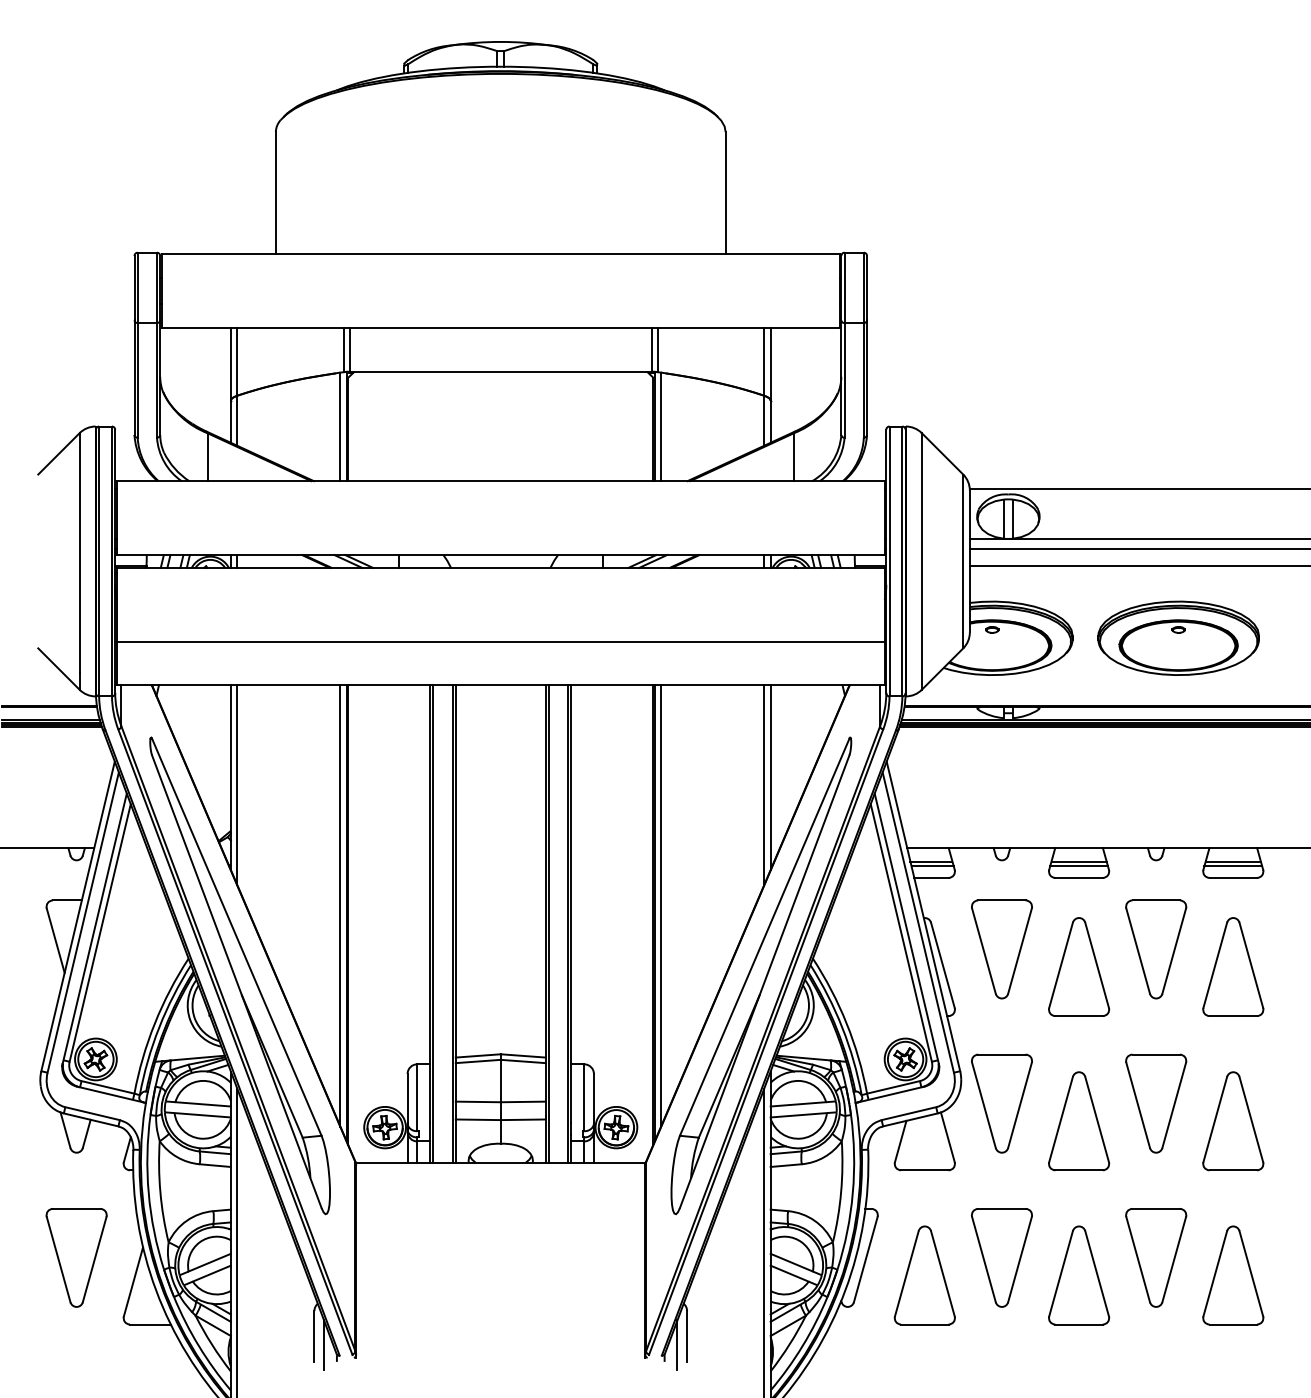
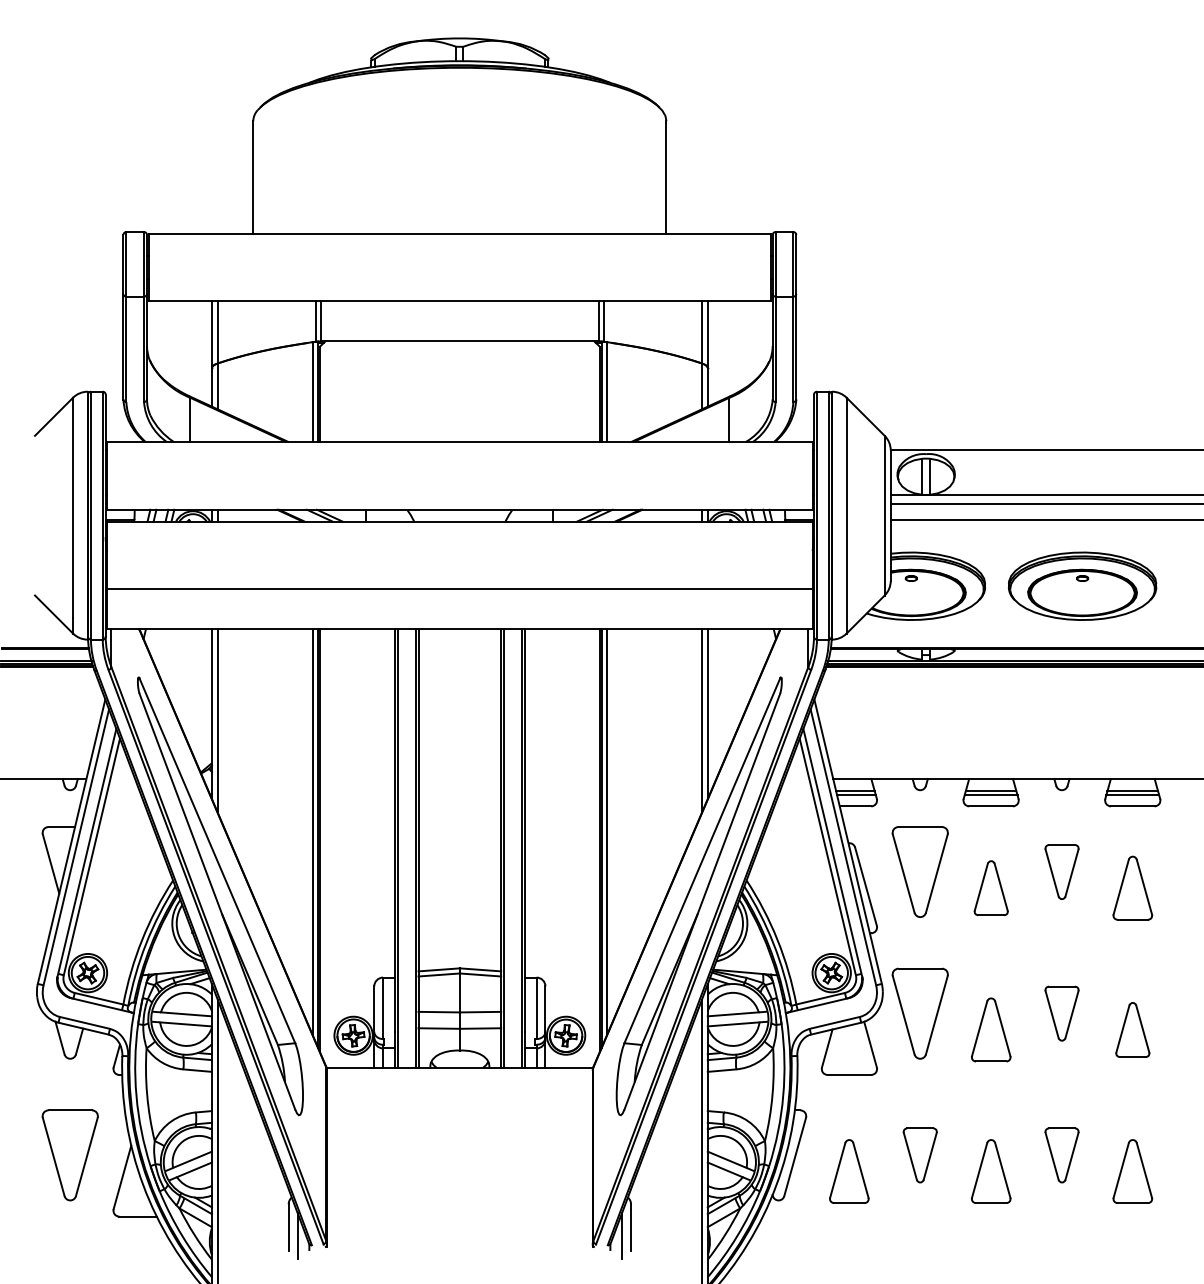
part: (1156, 949) -> (1062, 872), size x0.6
part: (1079, 966) -> (991, 887), size x0.6
part: (1233, 966) -> (1132, 887), size x0.7
part: (1156, 1103) -> (1062, 1013), size x0.6
part: (1079, 1121) -> (991, 1030), size x0.7
part: (1233, 1121) -> (1132, 1030), size x0.6
part: (1001, 1257) -> (919, 1155), size x0.6
part: (1156, 1257) -> (1062, 1155), size x0.6
part: (924, 1275) -> (849, 1171), size x0.7
part: (1079, 1275) -> (991, 1171), size x0.7
part: (1233, 1275) -> (1132, 1171), size x0.7

